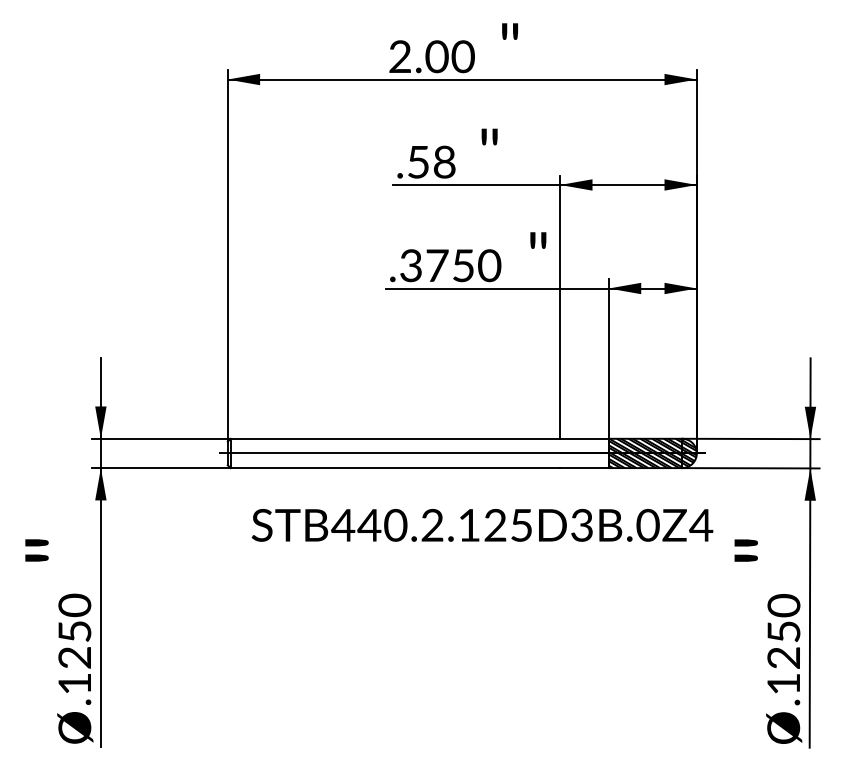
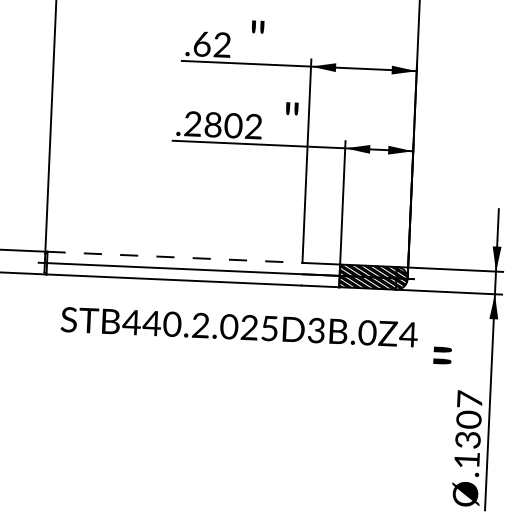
text: (431, 162) -> (212, 44), .58 -> .62
text: (450, 265) -> (223, 125), .3750 -> .2802
line: (395, 438) -> (175, 257), solid -> dashed
text: (469, 524) -> (229, 326), STB440.2.125D3B.0Z4 -> STB440.2.025D3B.0Z4
text: (783, 631) -> (468, 419), .1250 -> .1307

